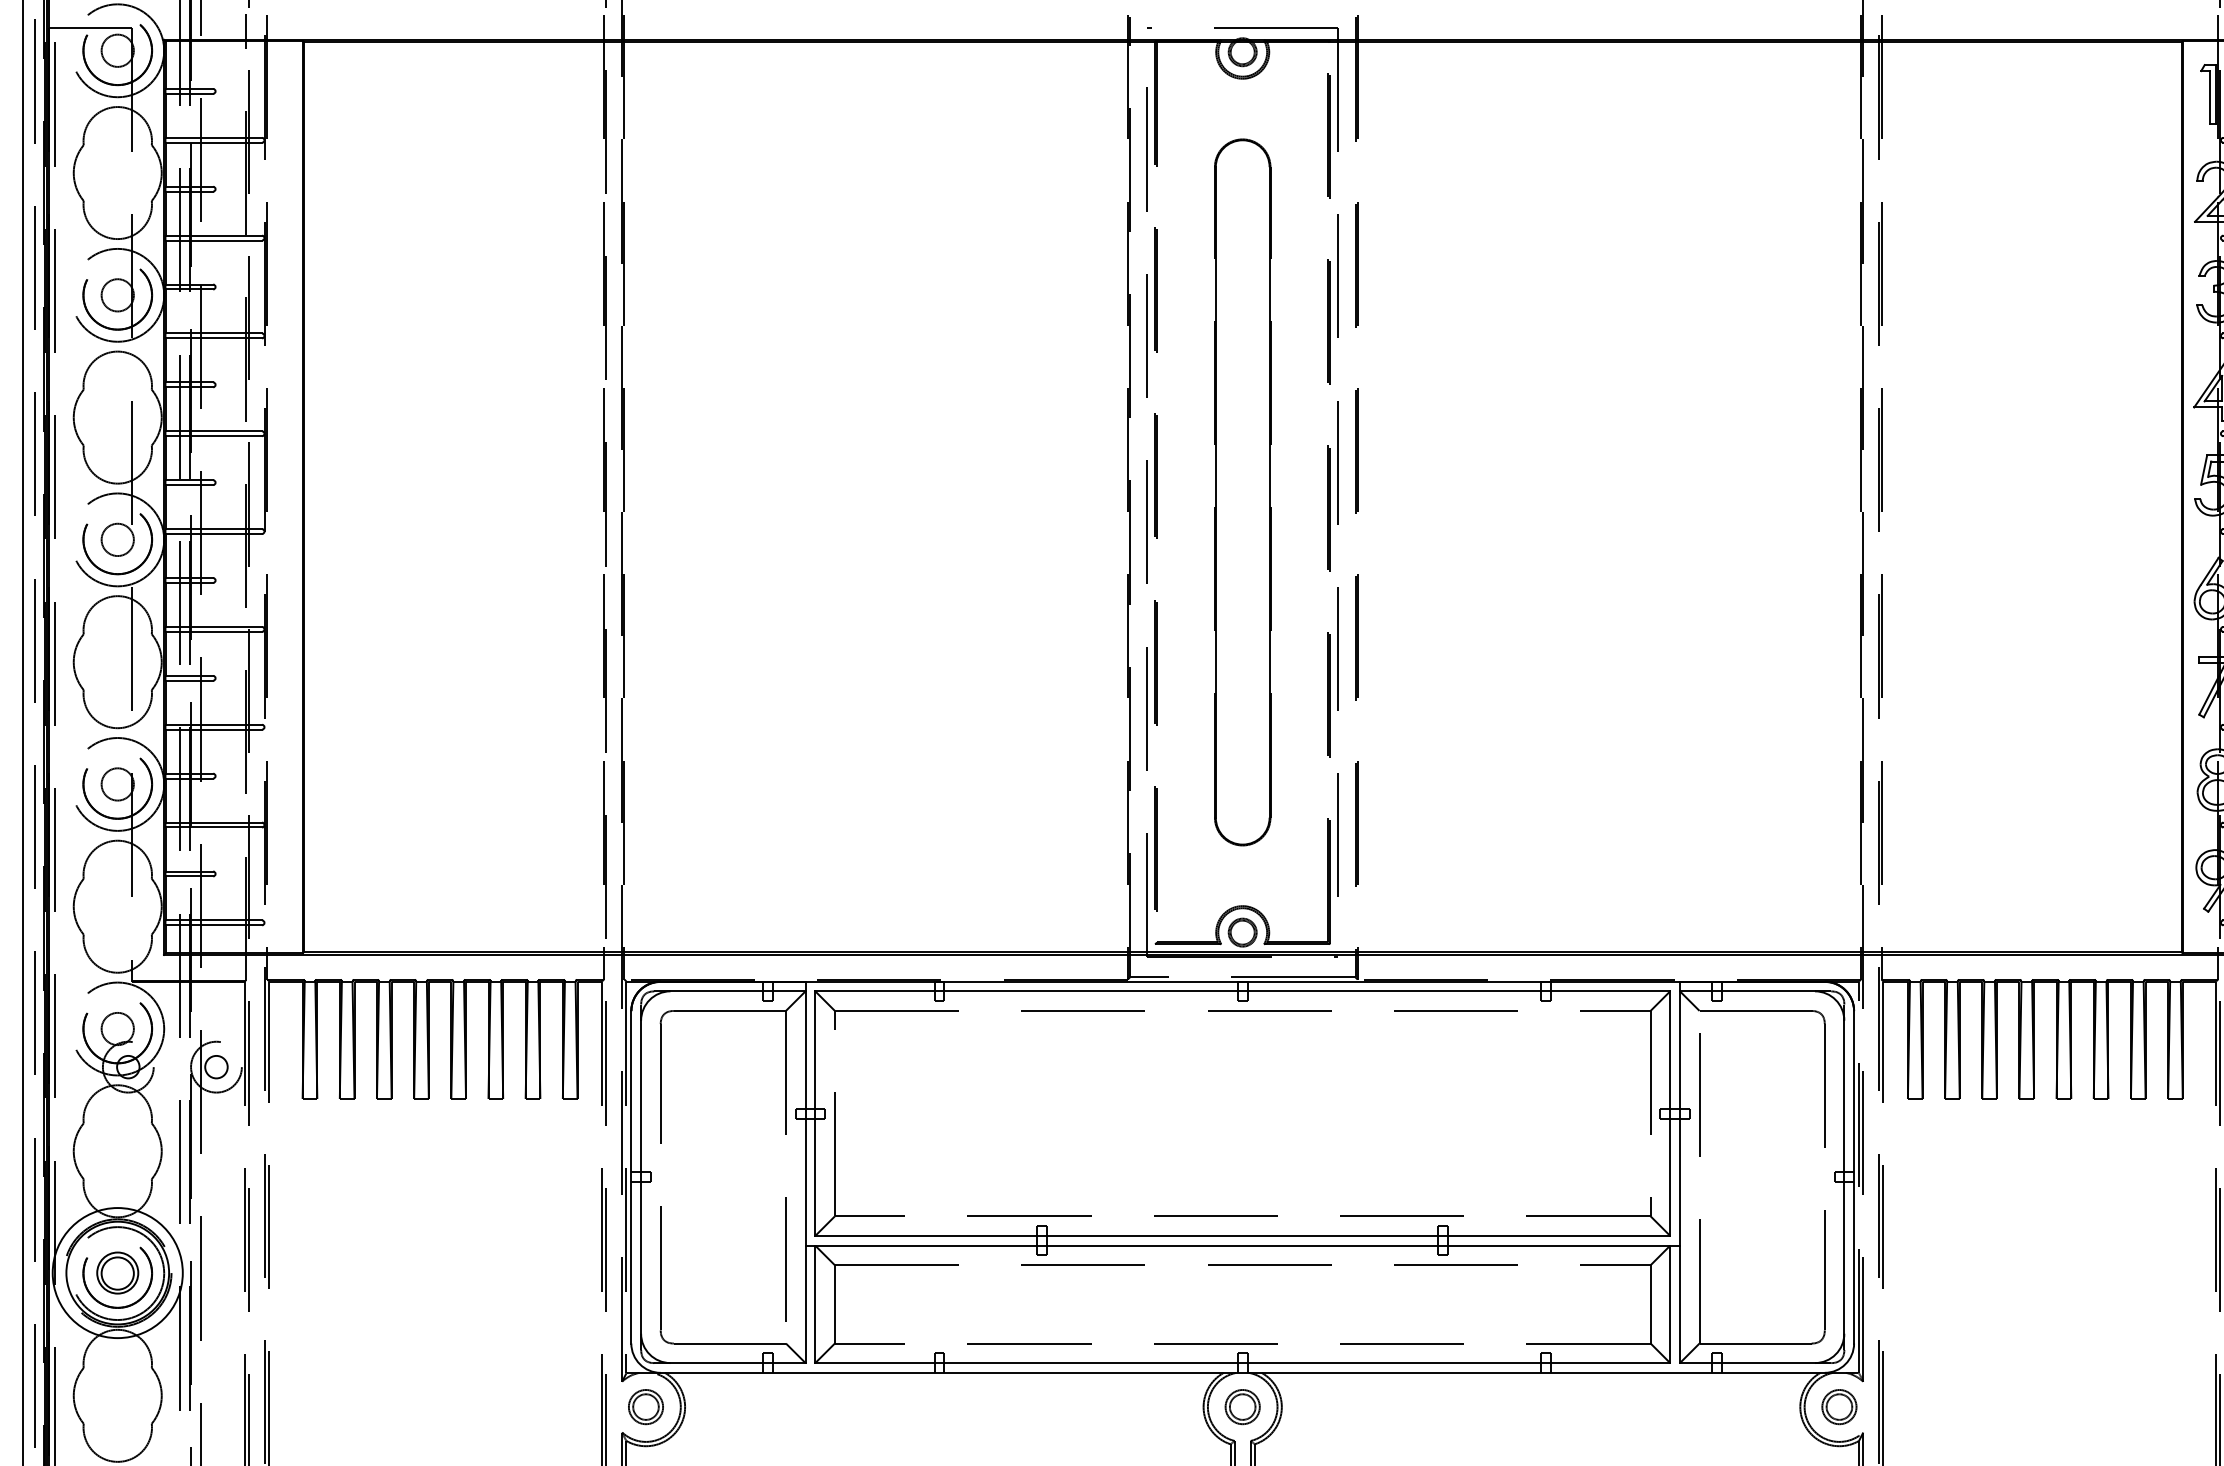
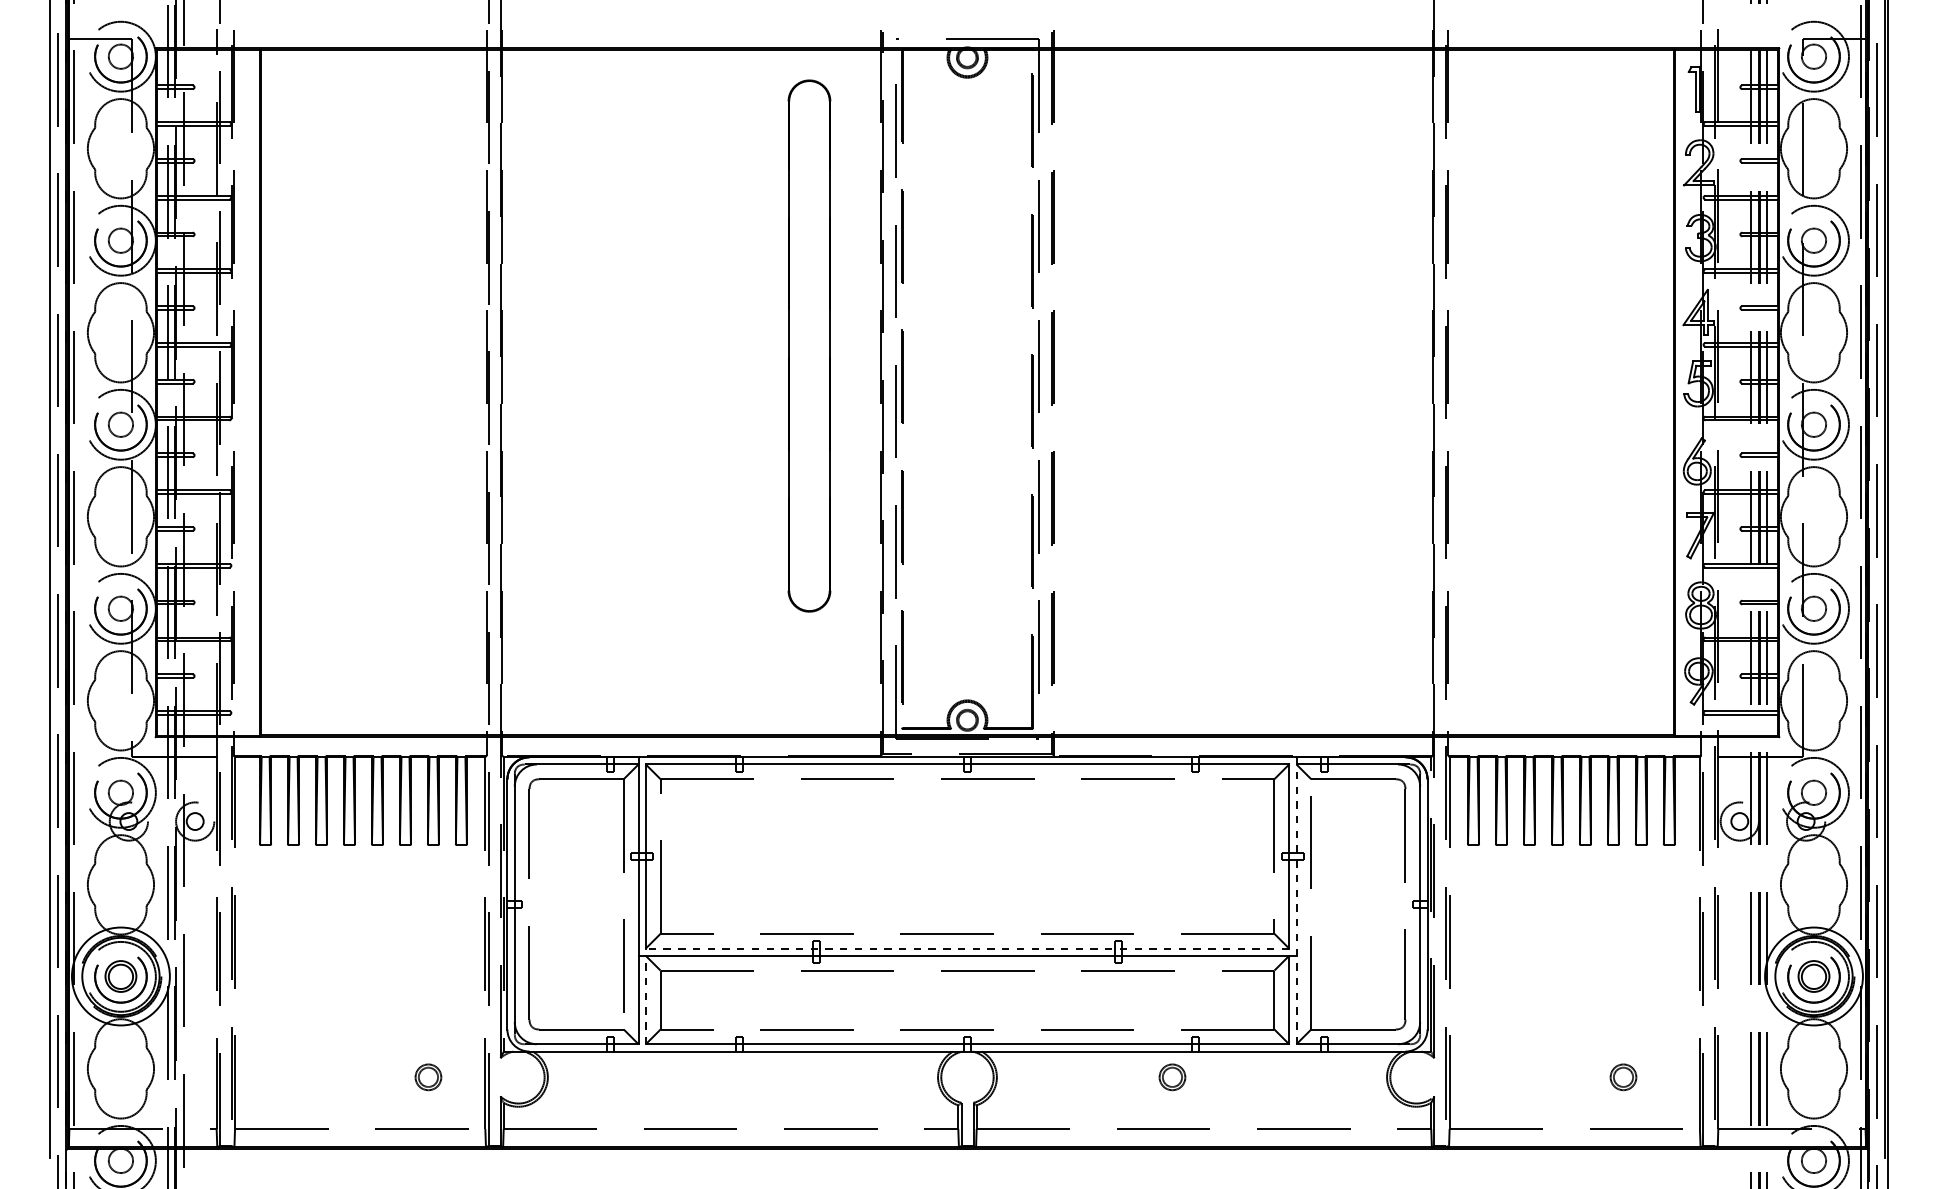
part: (1242, 491) -> (809, 345), moved
line: (1679, 1177) -> (1296, 904), solid -> dashed
line: (1242, 1235) -> (967, 948), solid -> dashed
line: (814, 1303) -> (645, 999), solid -> dashed
part: (646, 1407) -> (428, 1077), moved
part: (1242, 1407) -> (1172, 1077), moved
part: (1839, 1407) -> (1623, 1077), moved

